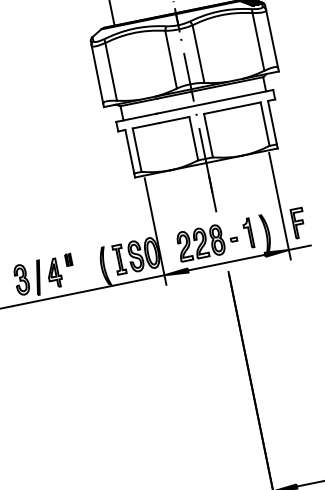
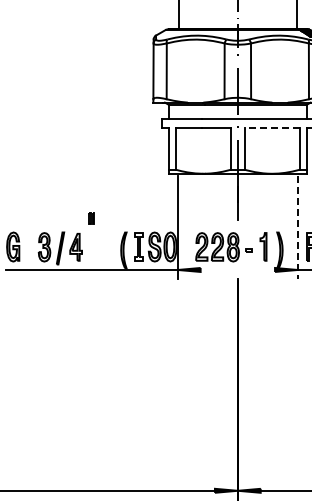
line: (231, 107) -> (271, 127), solid -> dashed
line: (279, 207) -> (297, 228), solid -> dashed
part: (68, 259) -> (91, 218), moved
line: (226, 262) -> (237, 269), removed

